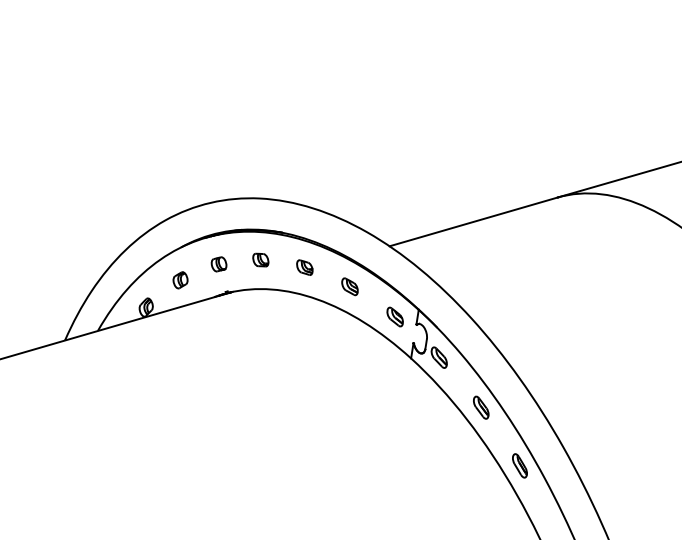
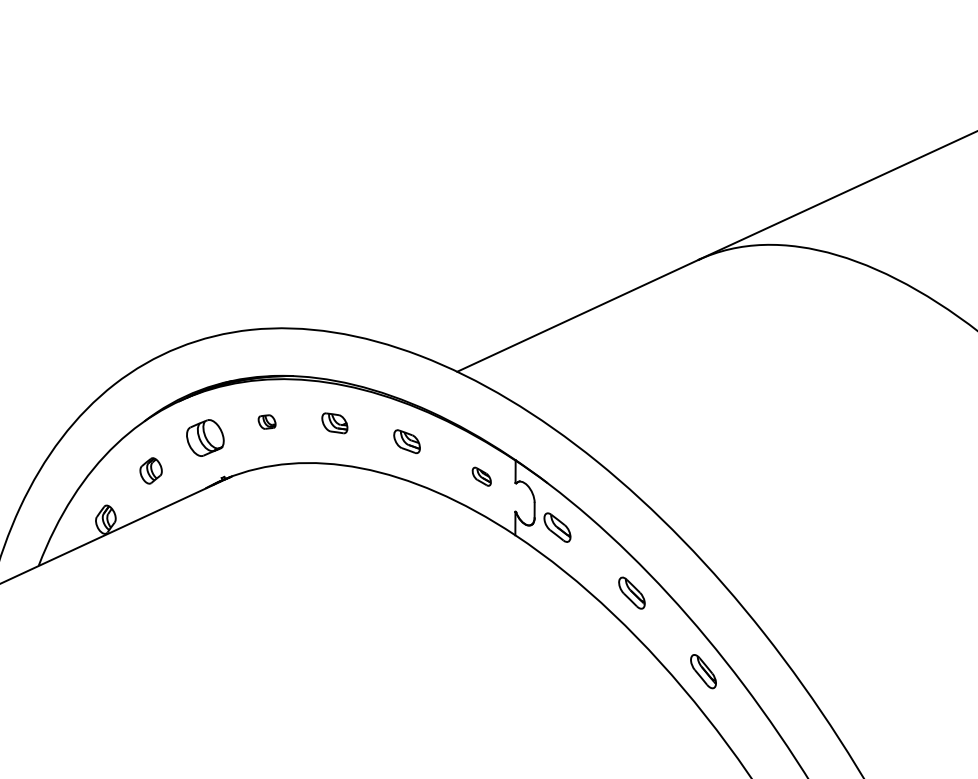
part: (260, 259) -> (266, 421), size x0.7
part: (218, 264) -> (204, 438), size x1.6
part: (394, 316) -> (480, 476), size x0.7

